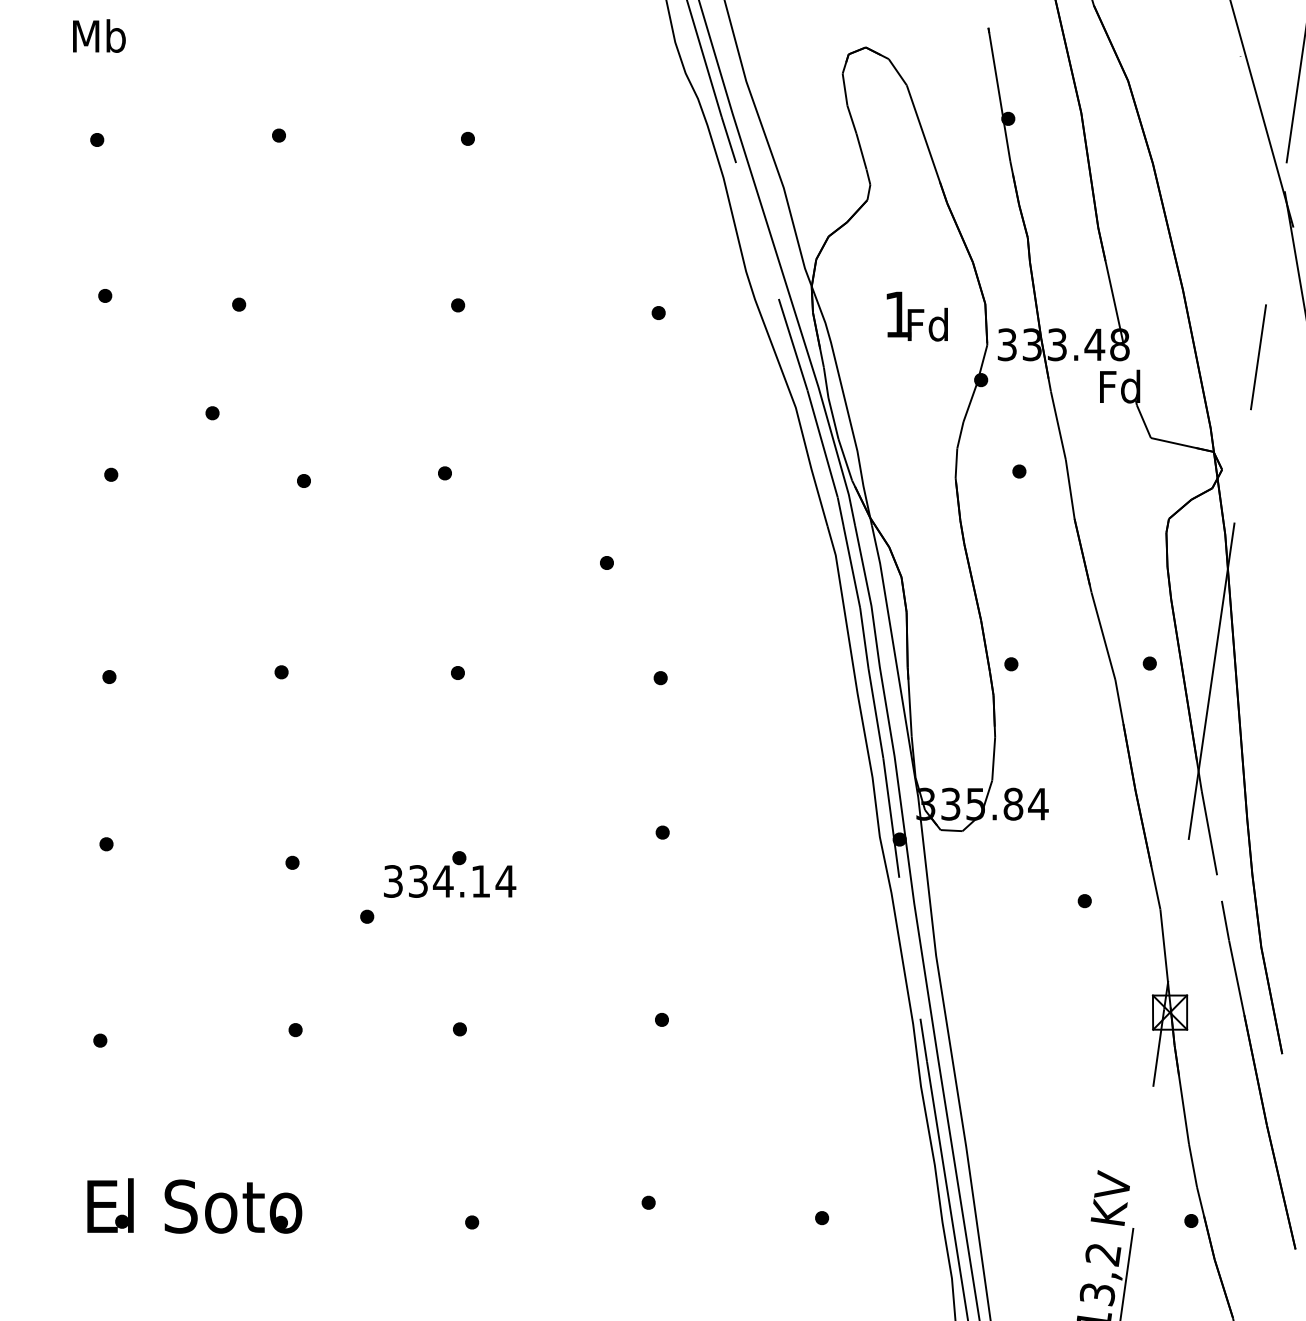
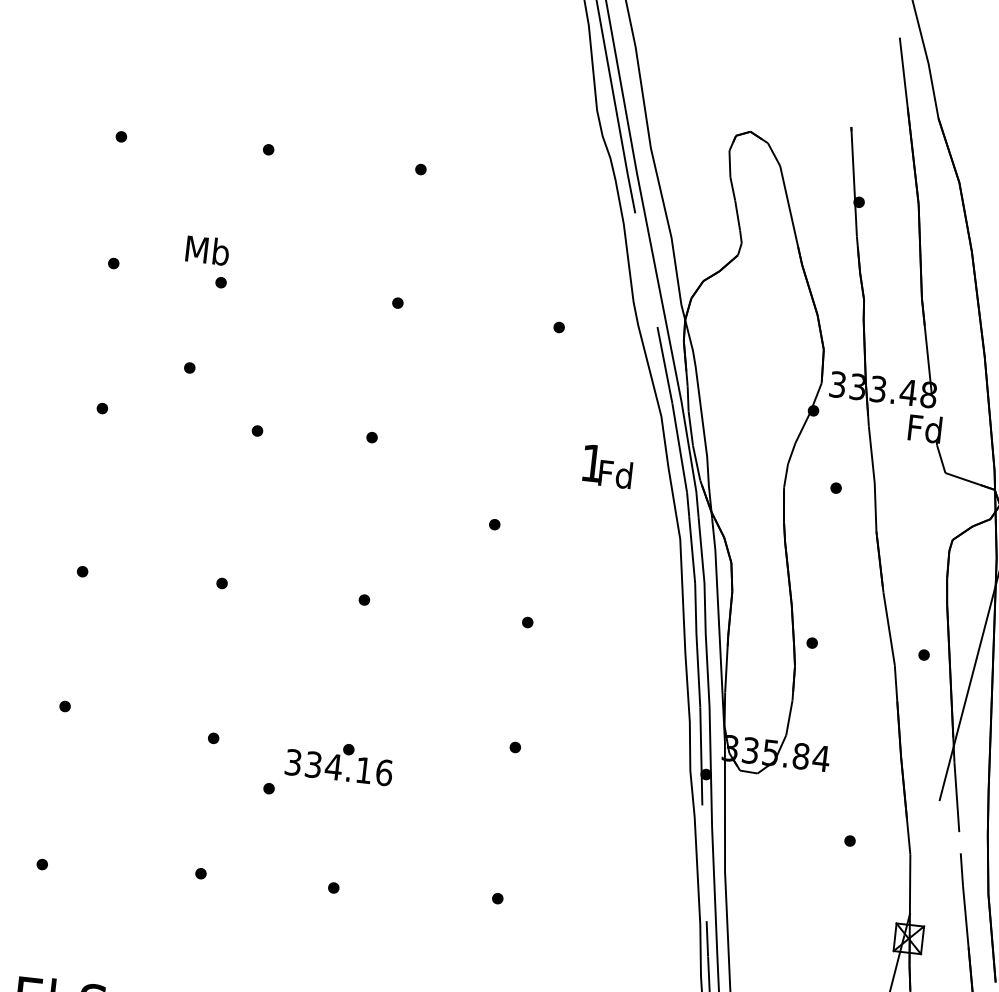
text: (99, 35) -> (207, 250), moved
text: (916, 316) -> (607, 466), moved
text: (505, 881) -> (383, 772), 334.14 -> 334.16

